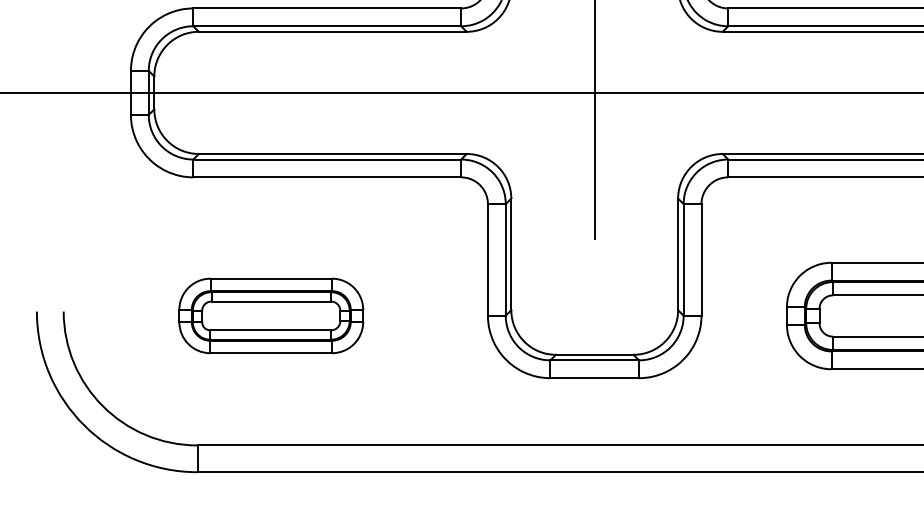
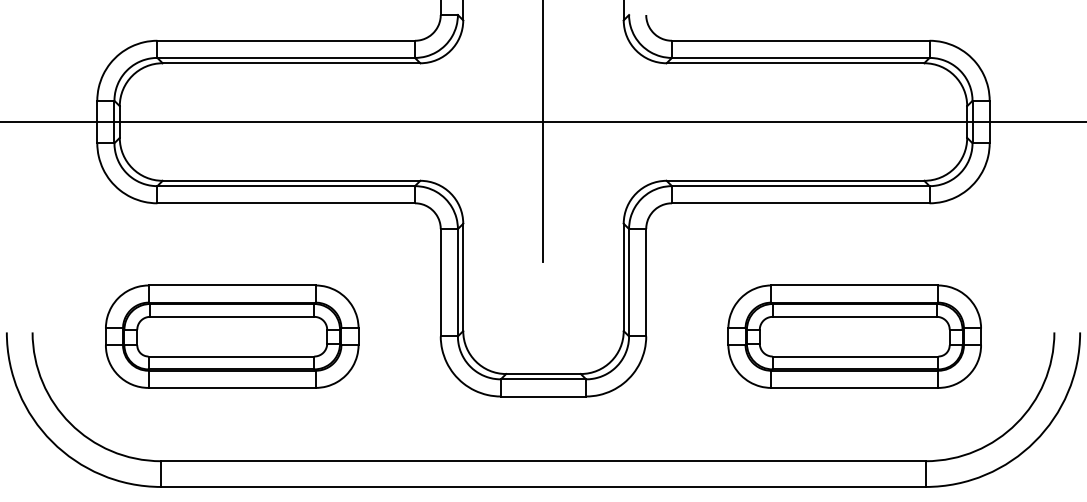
part: (271, 315) -> (232, 336), size x1.43

